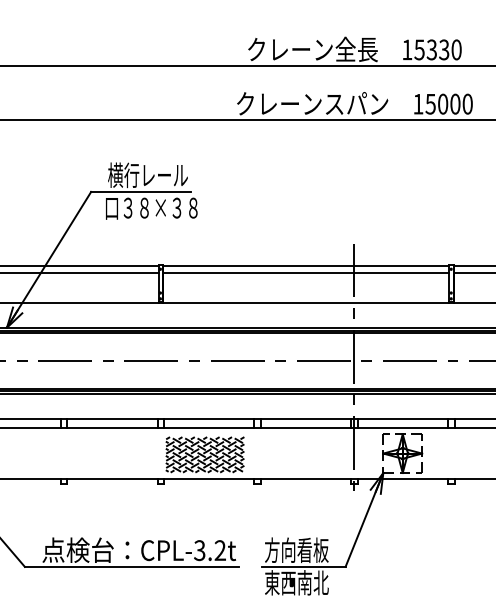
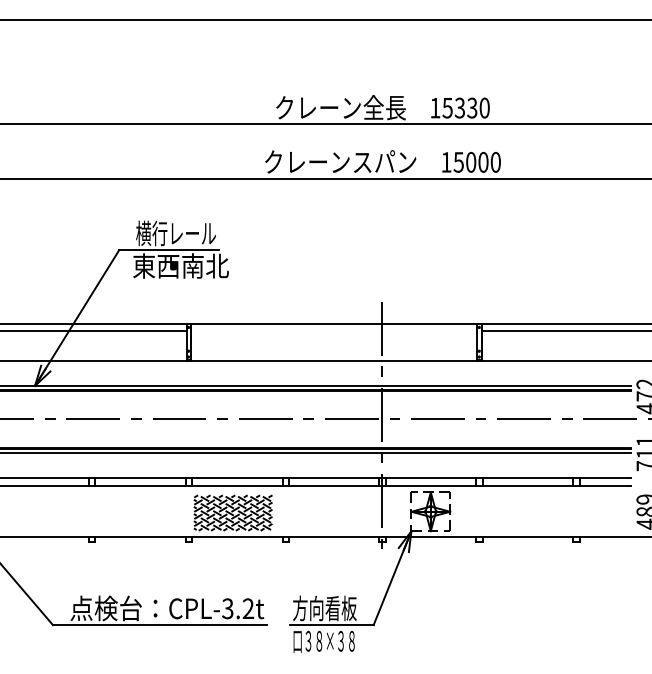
text: (152, 207) -> (180, 265), 口３８×３８ -> 東西南北
line: (306, 273) -> (334, 331), removed
text: (296, 582) -> (324, 640), 東西南北 -> 口３８×３８

